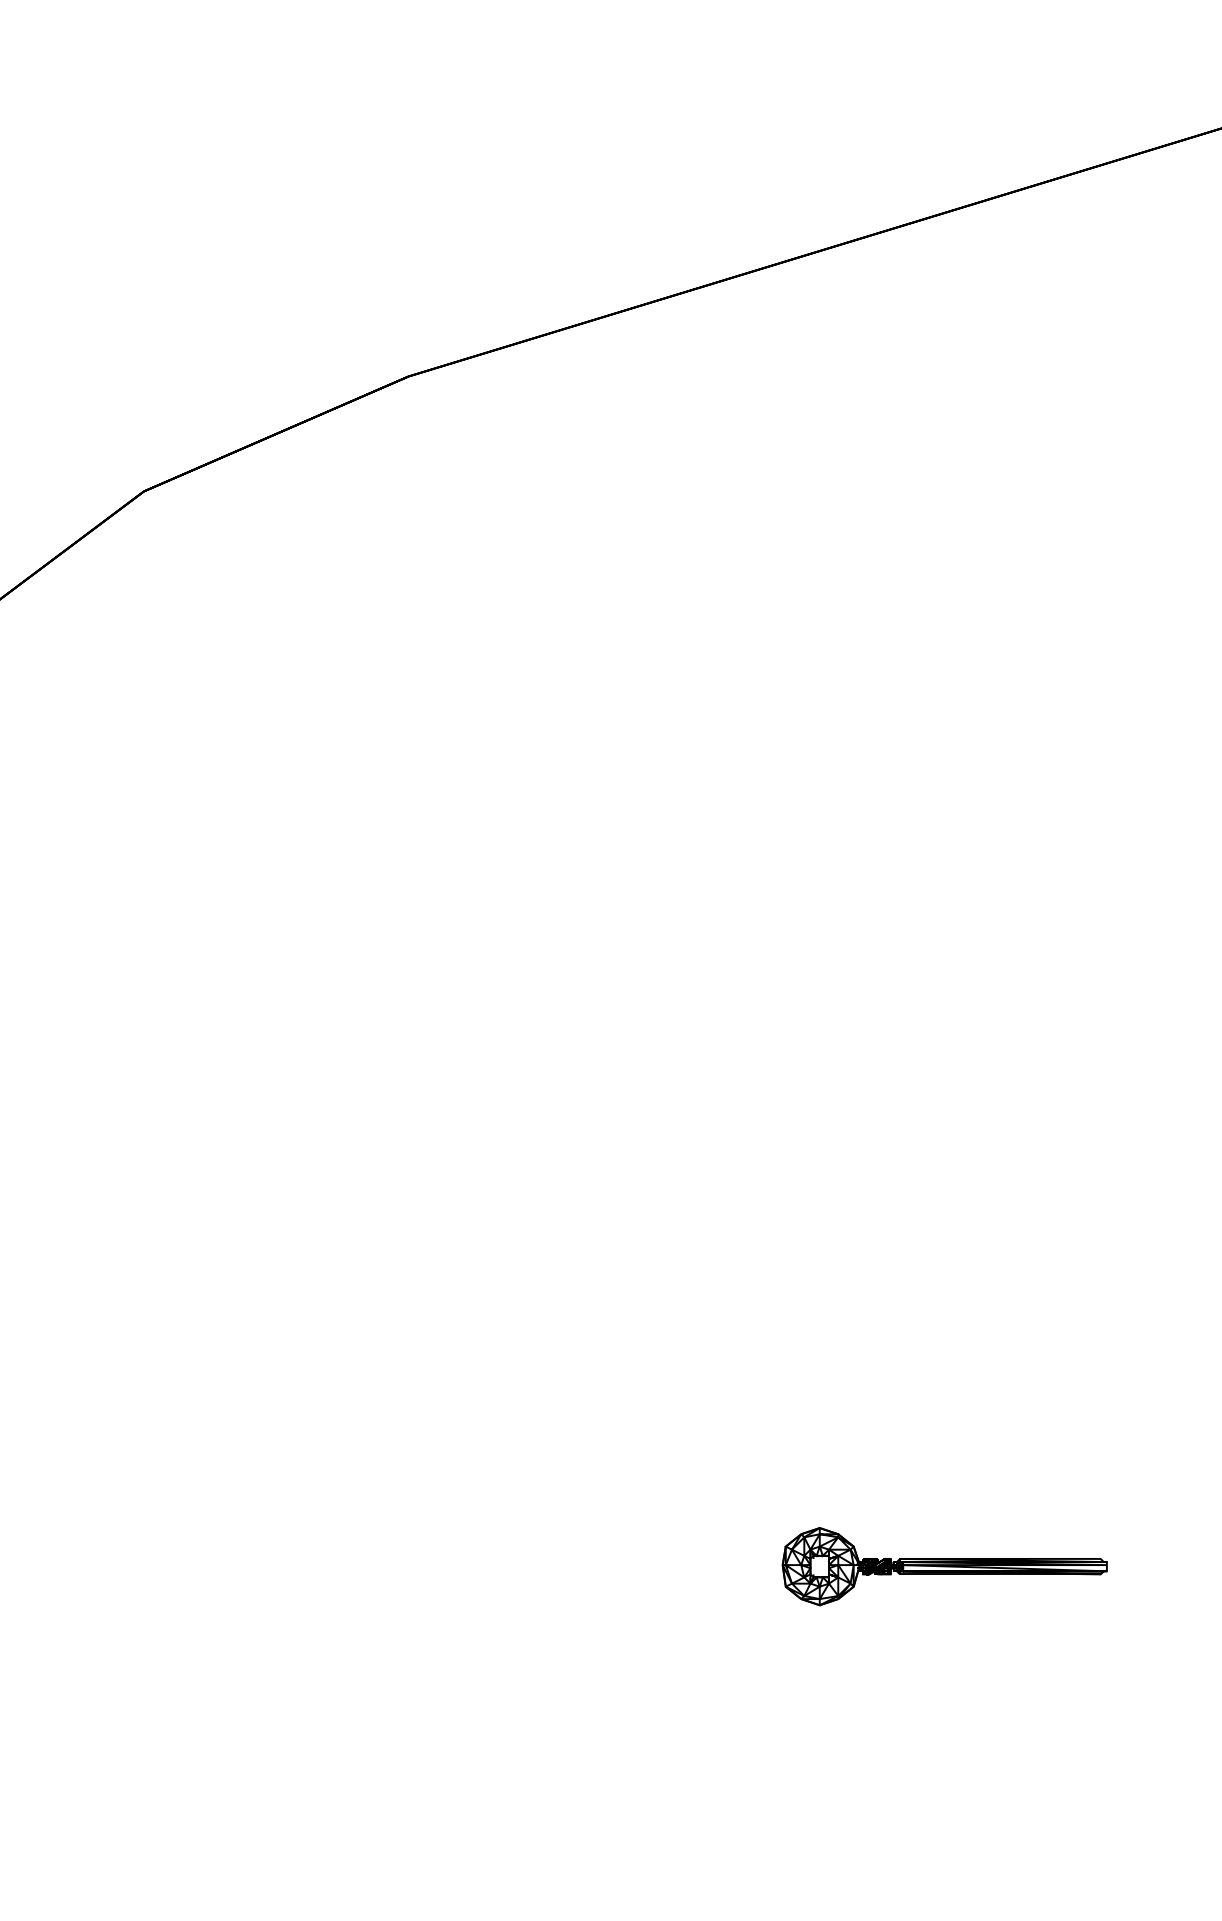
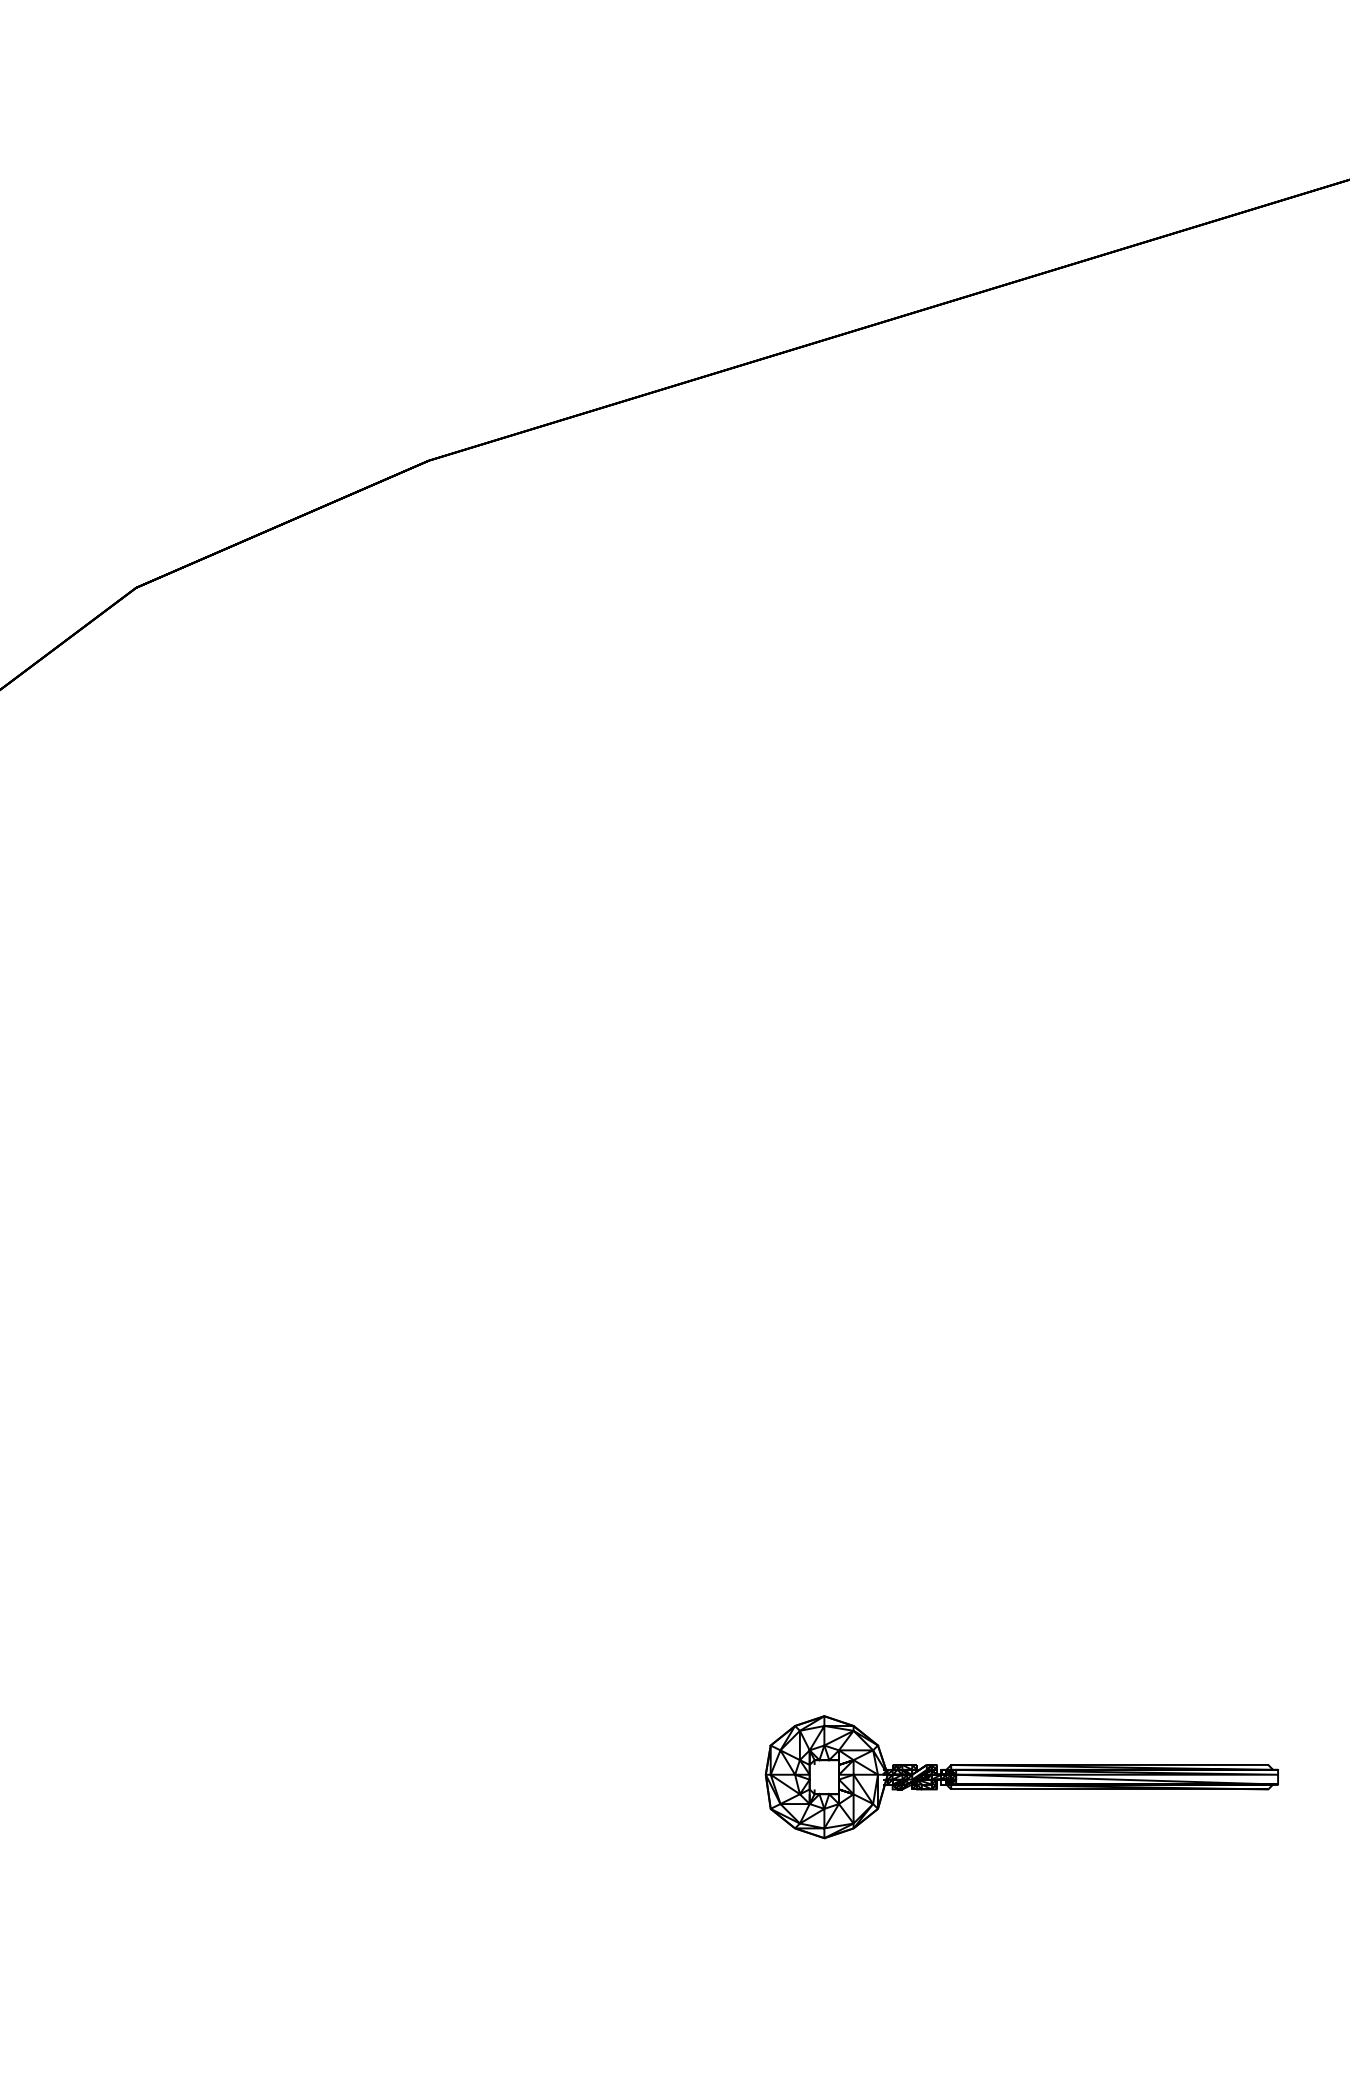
part: (944, 1566) -> (1021, 1776), size x1.43

